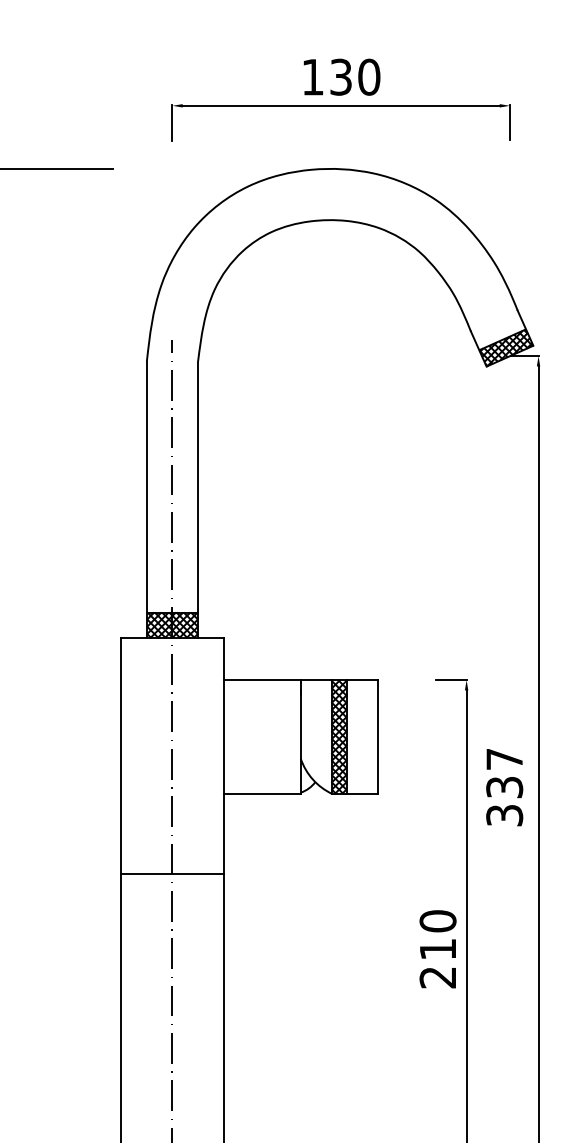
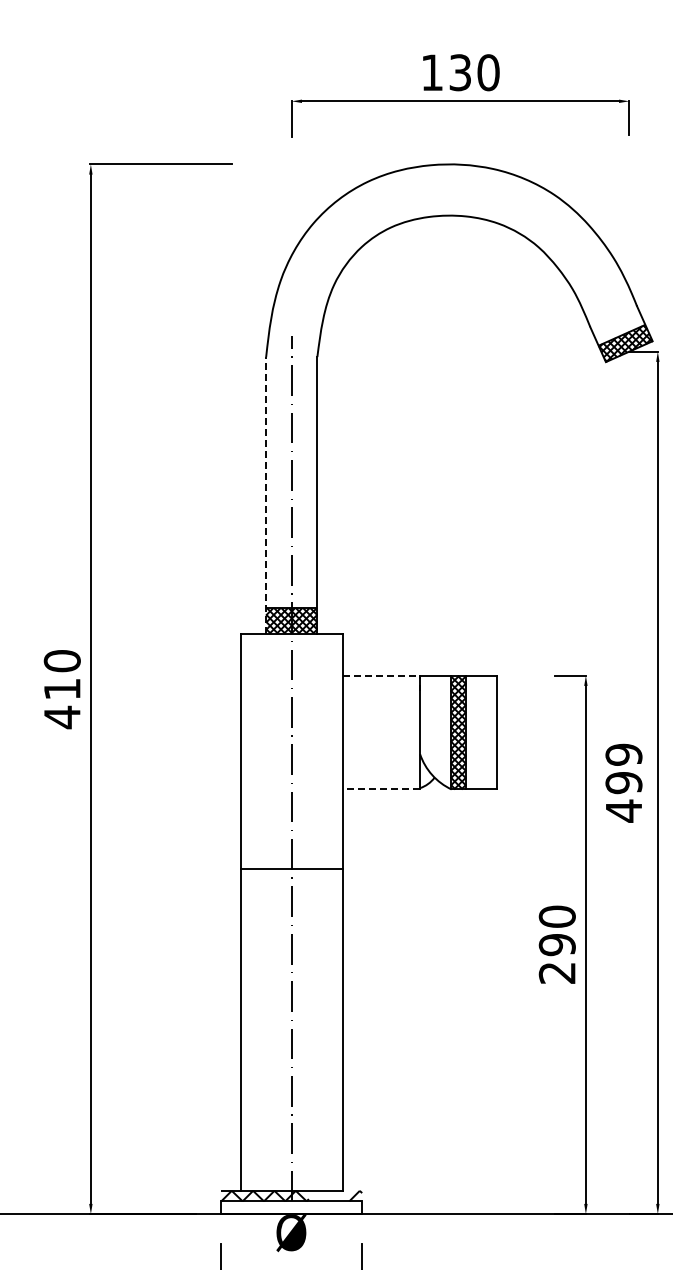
line: (147, 499) -> (266, 494), solid -> dashed
line: (262, 680) -> (381, 675), solid -> dashed
text: (504, 787) -> (623, 782), 337 -> 499
line: (262, 794) -> (381, 789), solid -> dashed
text: (437, 950) -> (556, 945), 210 -> 290

